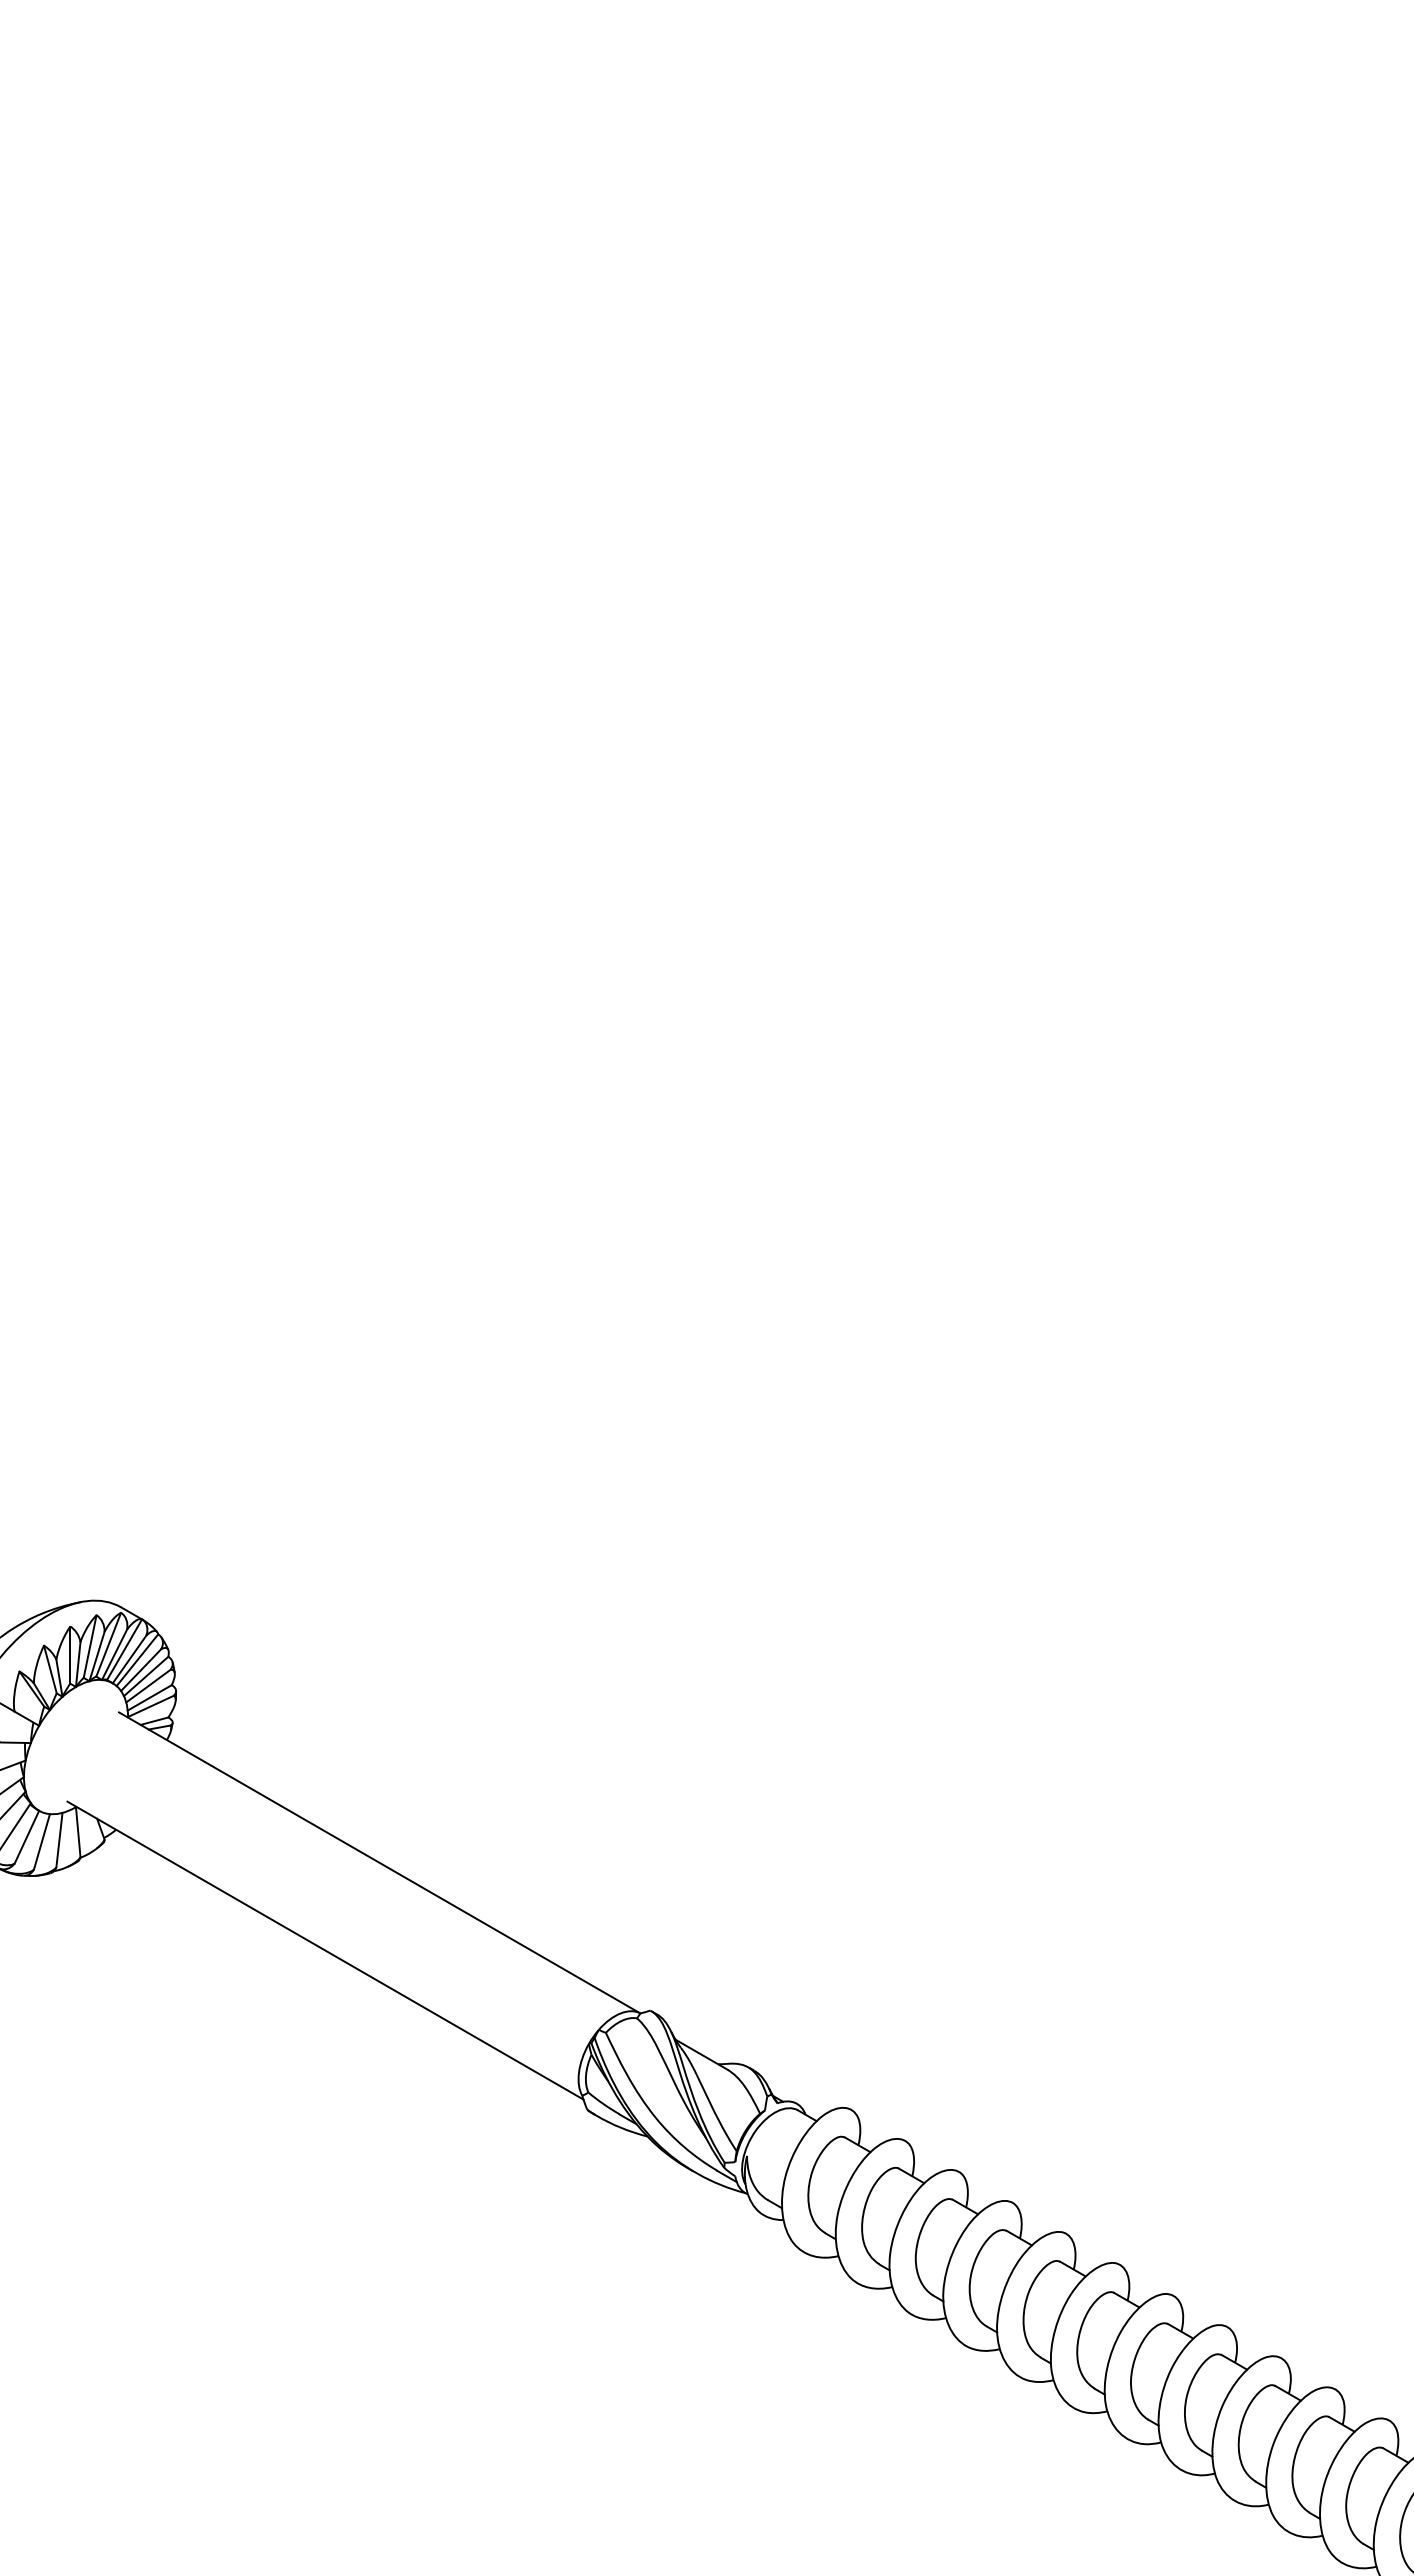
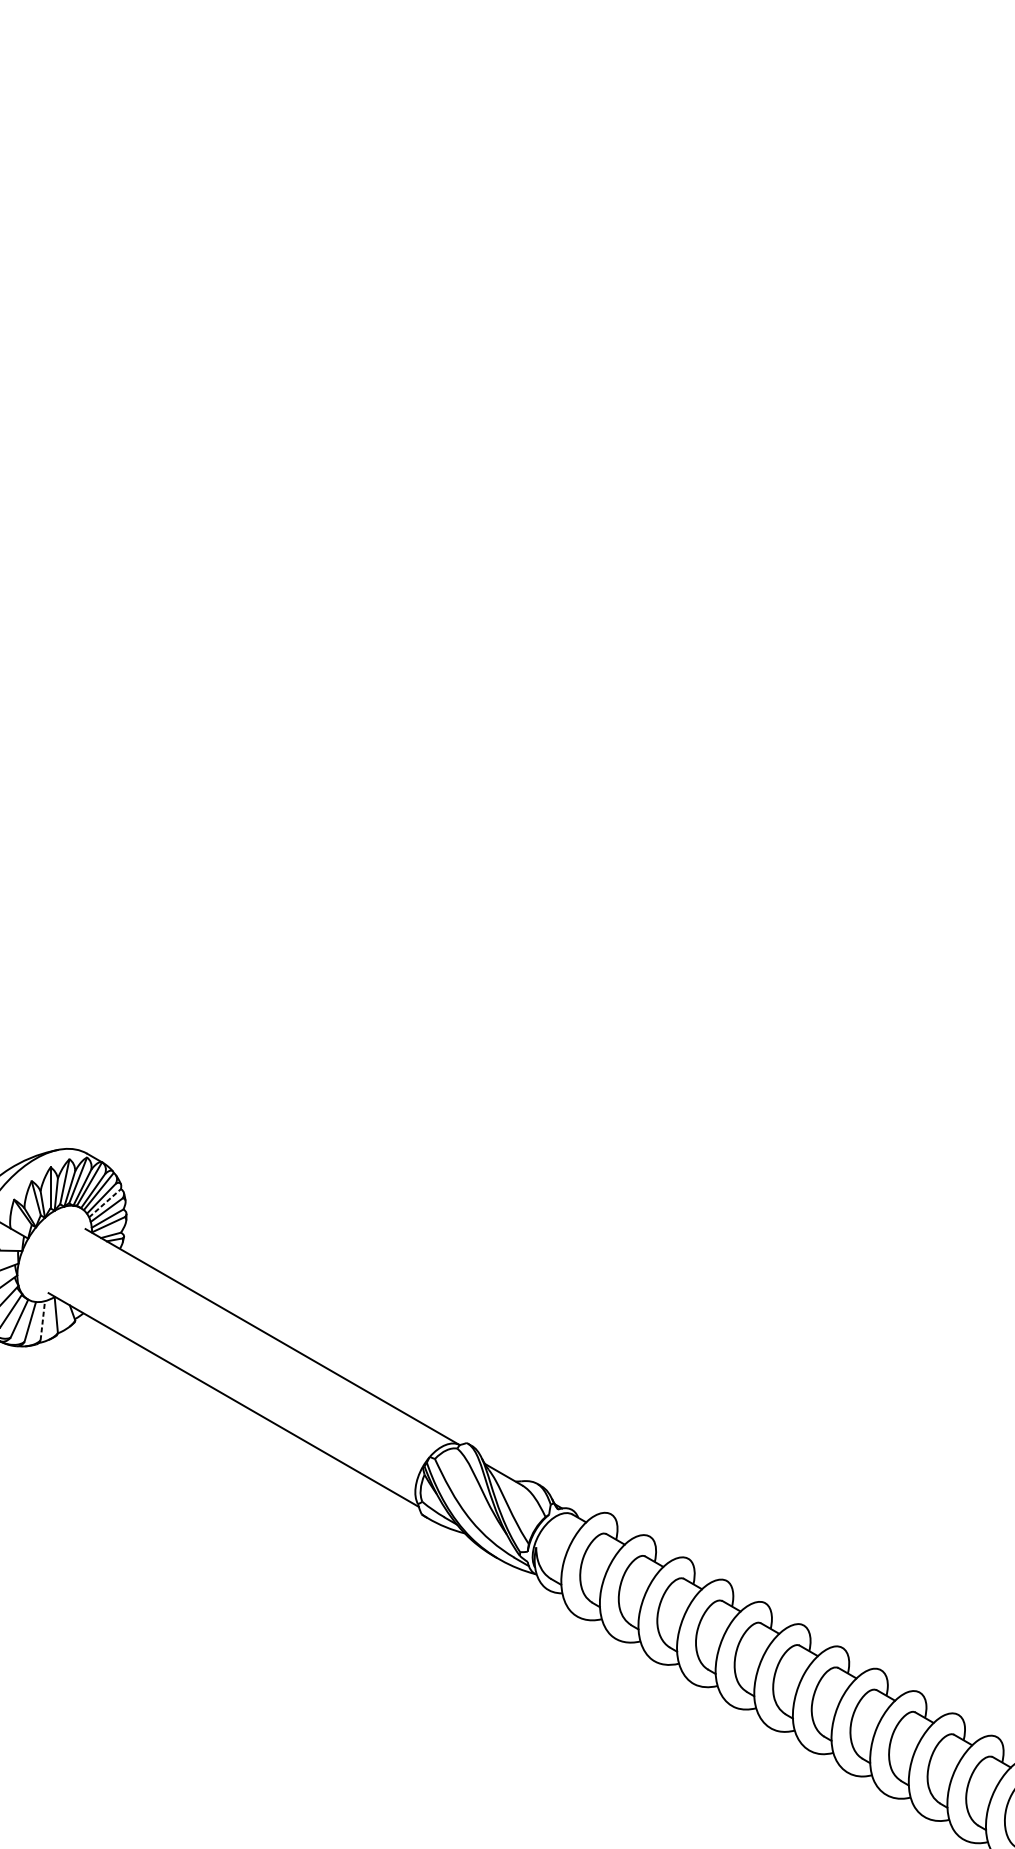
line: (146, 1676) -> (105, 1203), solid -> dashed
line: (59, 1839) -> (42, 1320), solid -> dashed

